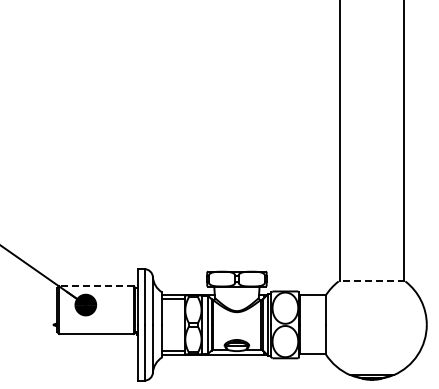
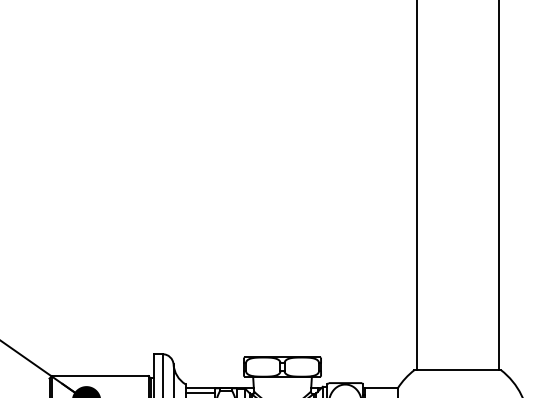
line: (371, 281) -> (457, 370), dashed -> solid
line: (95, 286) -> (99, 376), dashed -> solid

